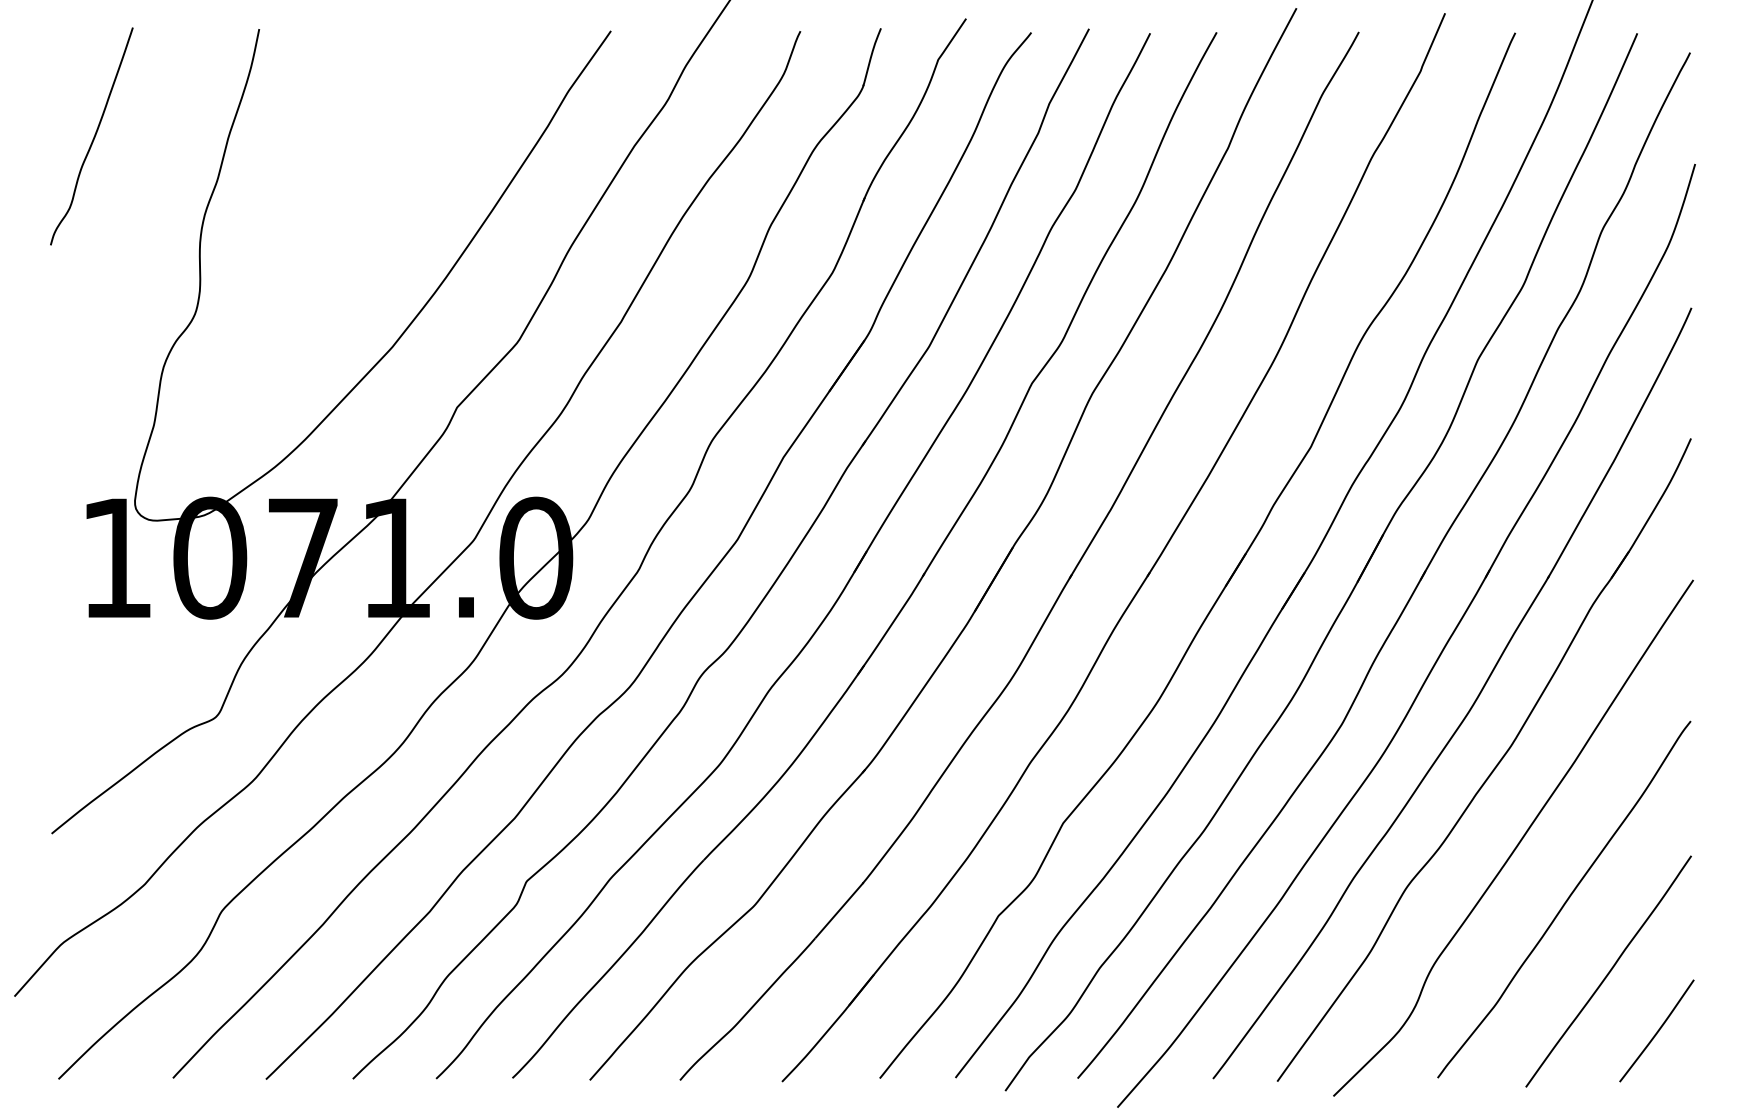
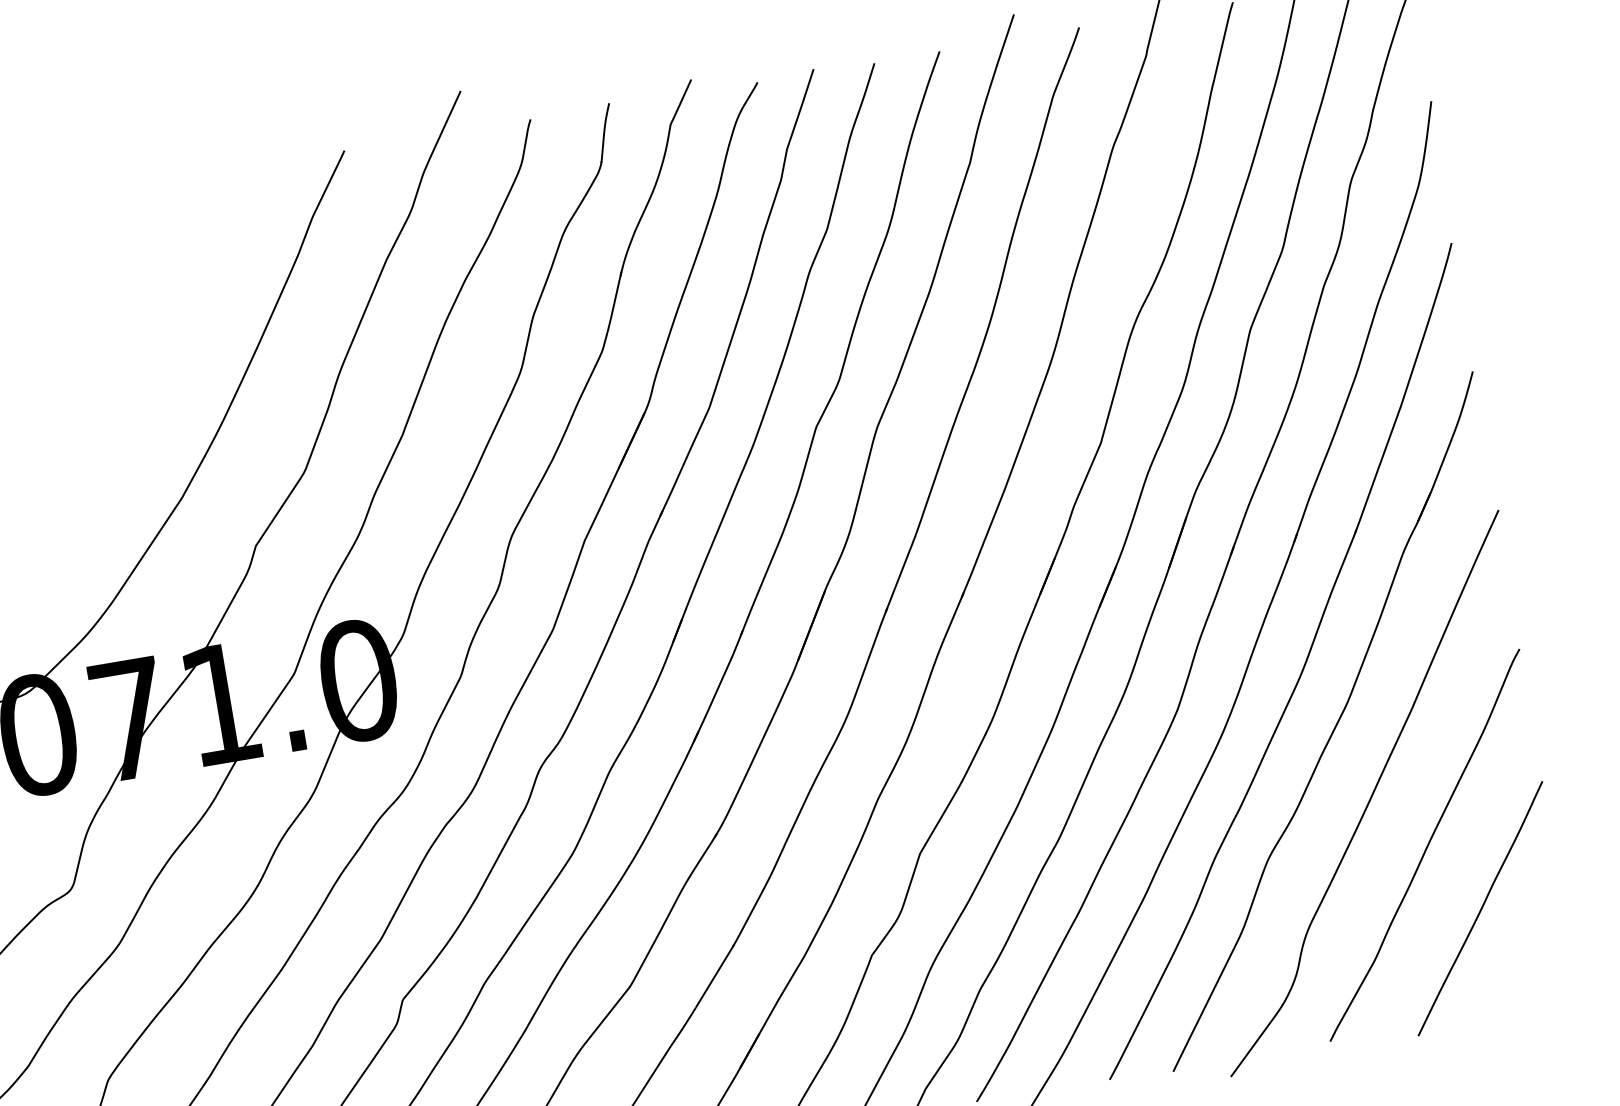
curve: (1657, 1030) -> (1538, 958), removed

